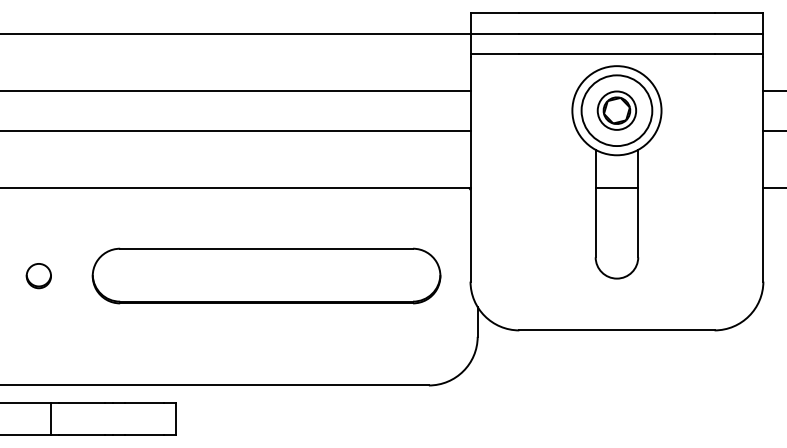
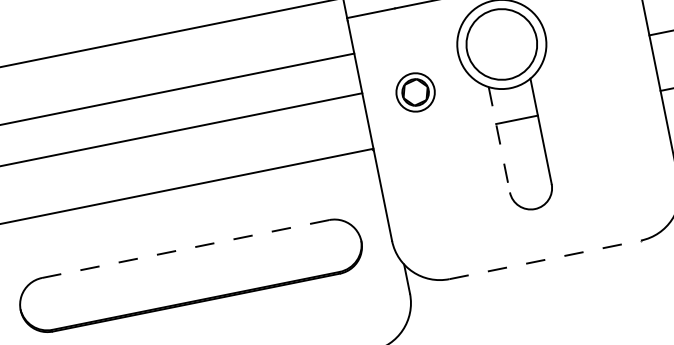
part: (616, 110) -> (415, 92), moved
line: (595, 203) -> (499, 139), solid -> dashed
line: (266, 248) -> (185, 248), solid -> dashed
line: (616, 330) -> (544, 260), solid -> dashed

